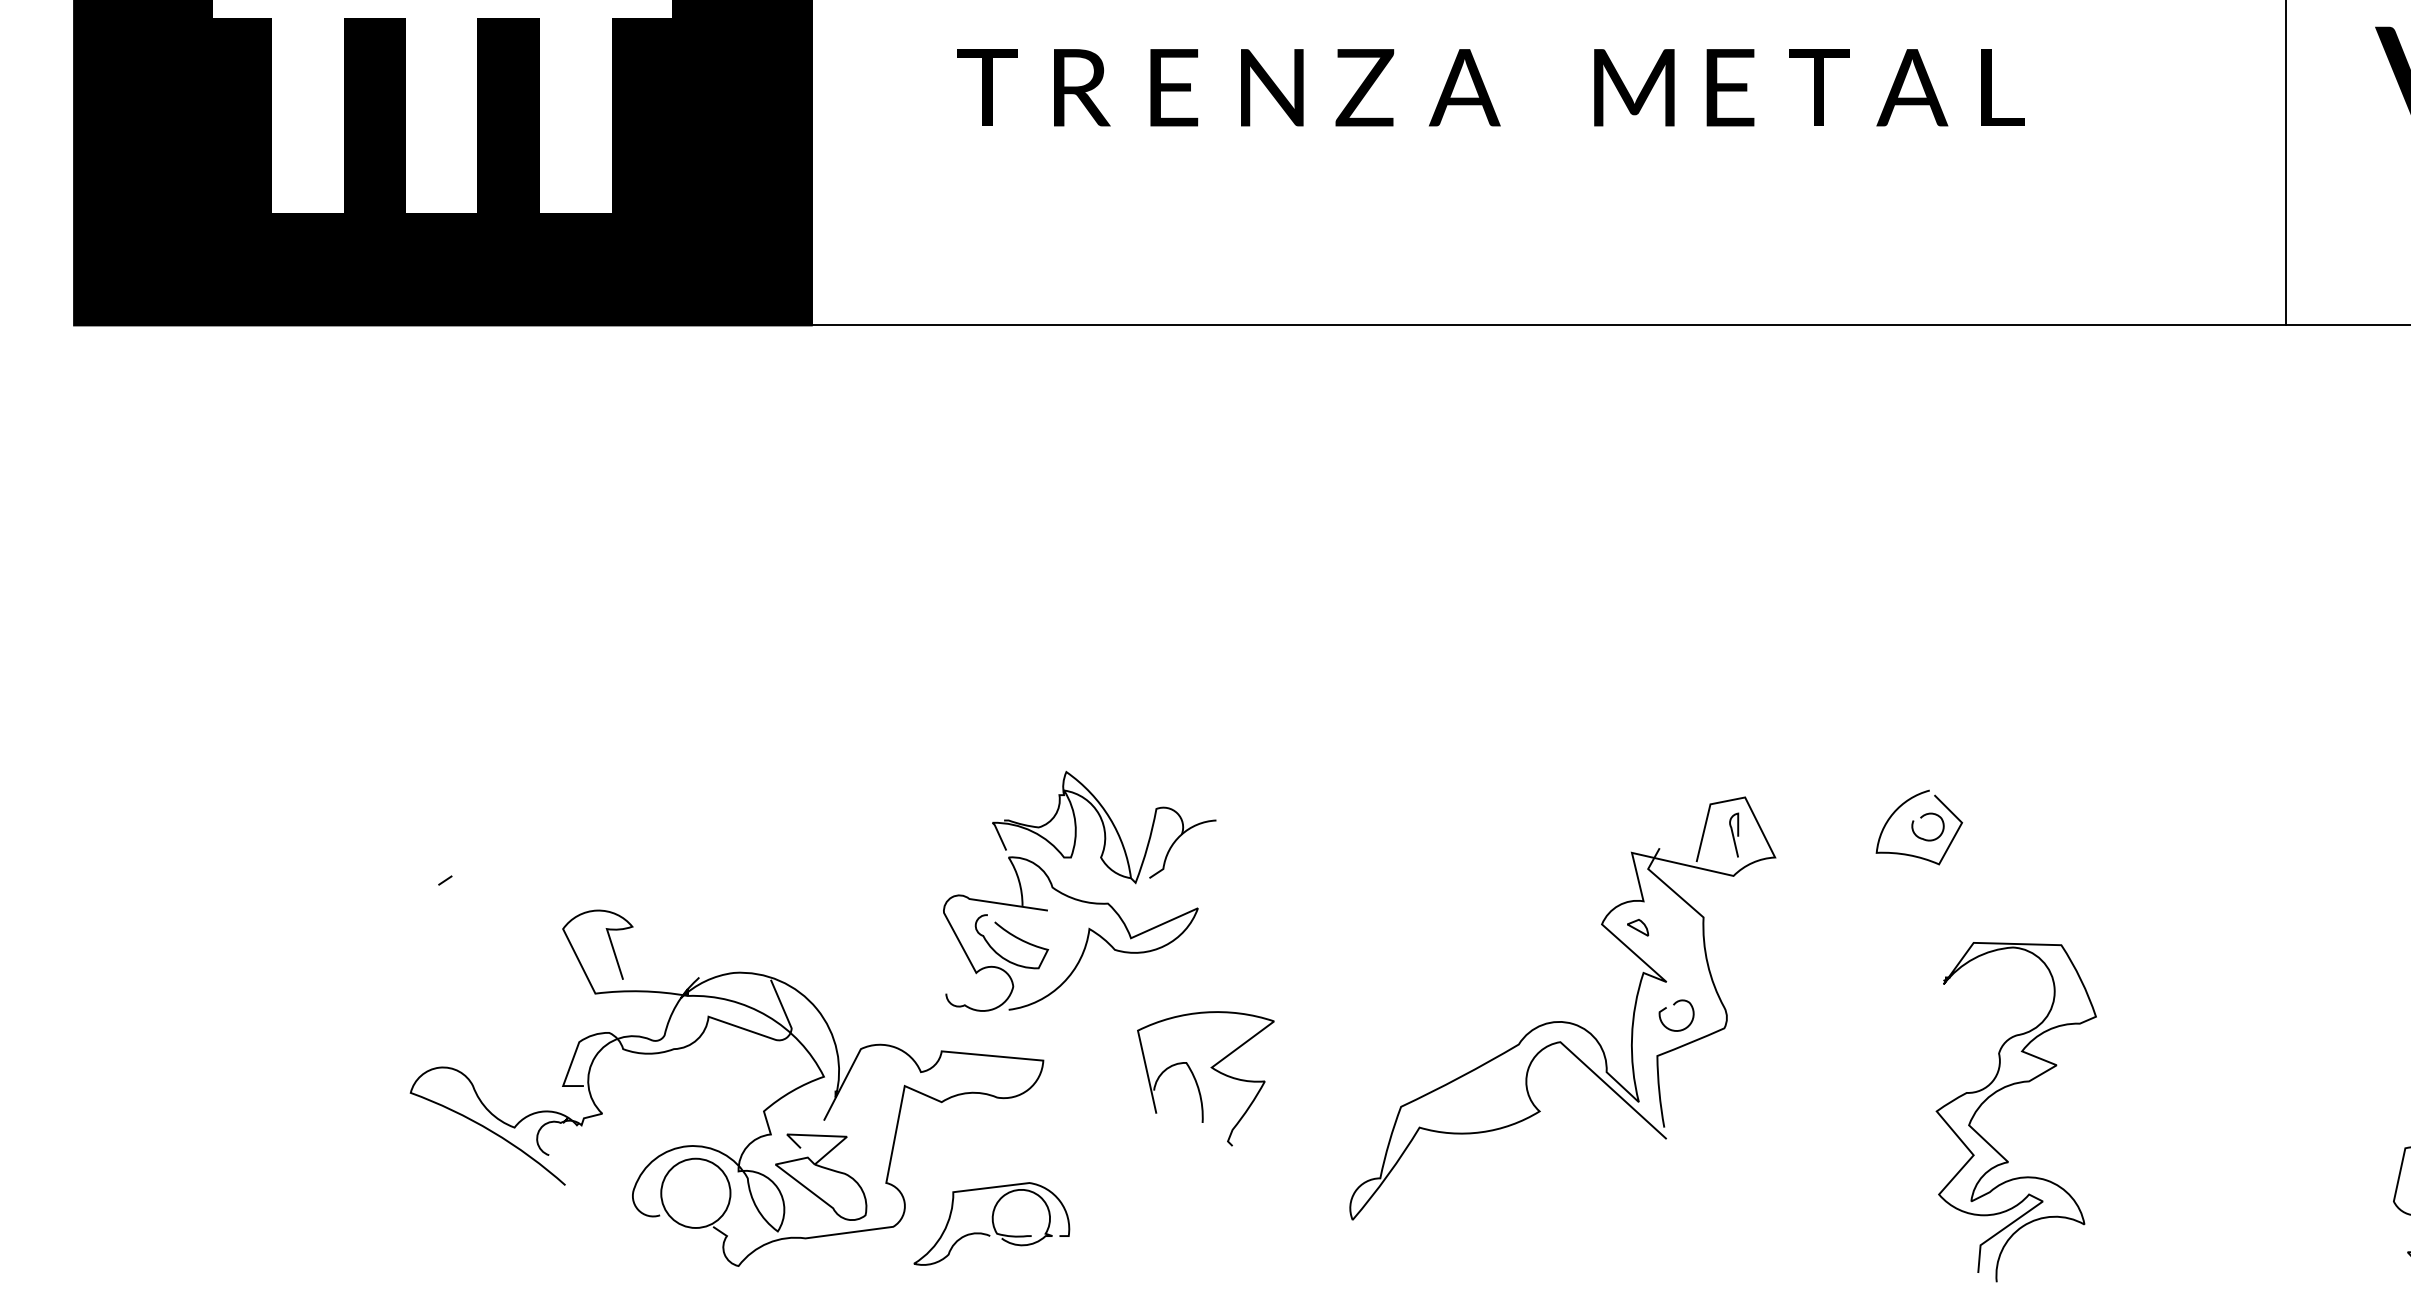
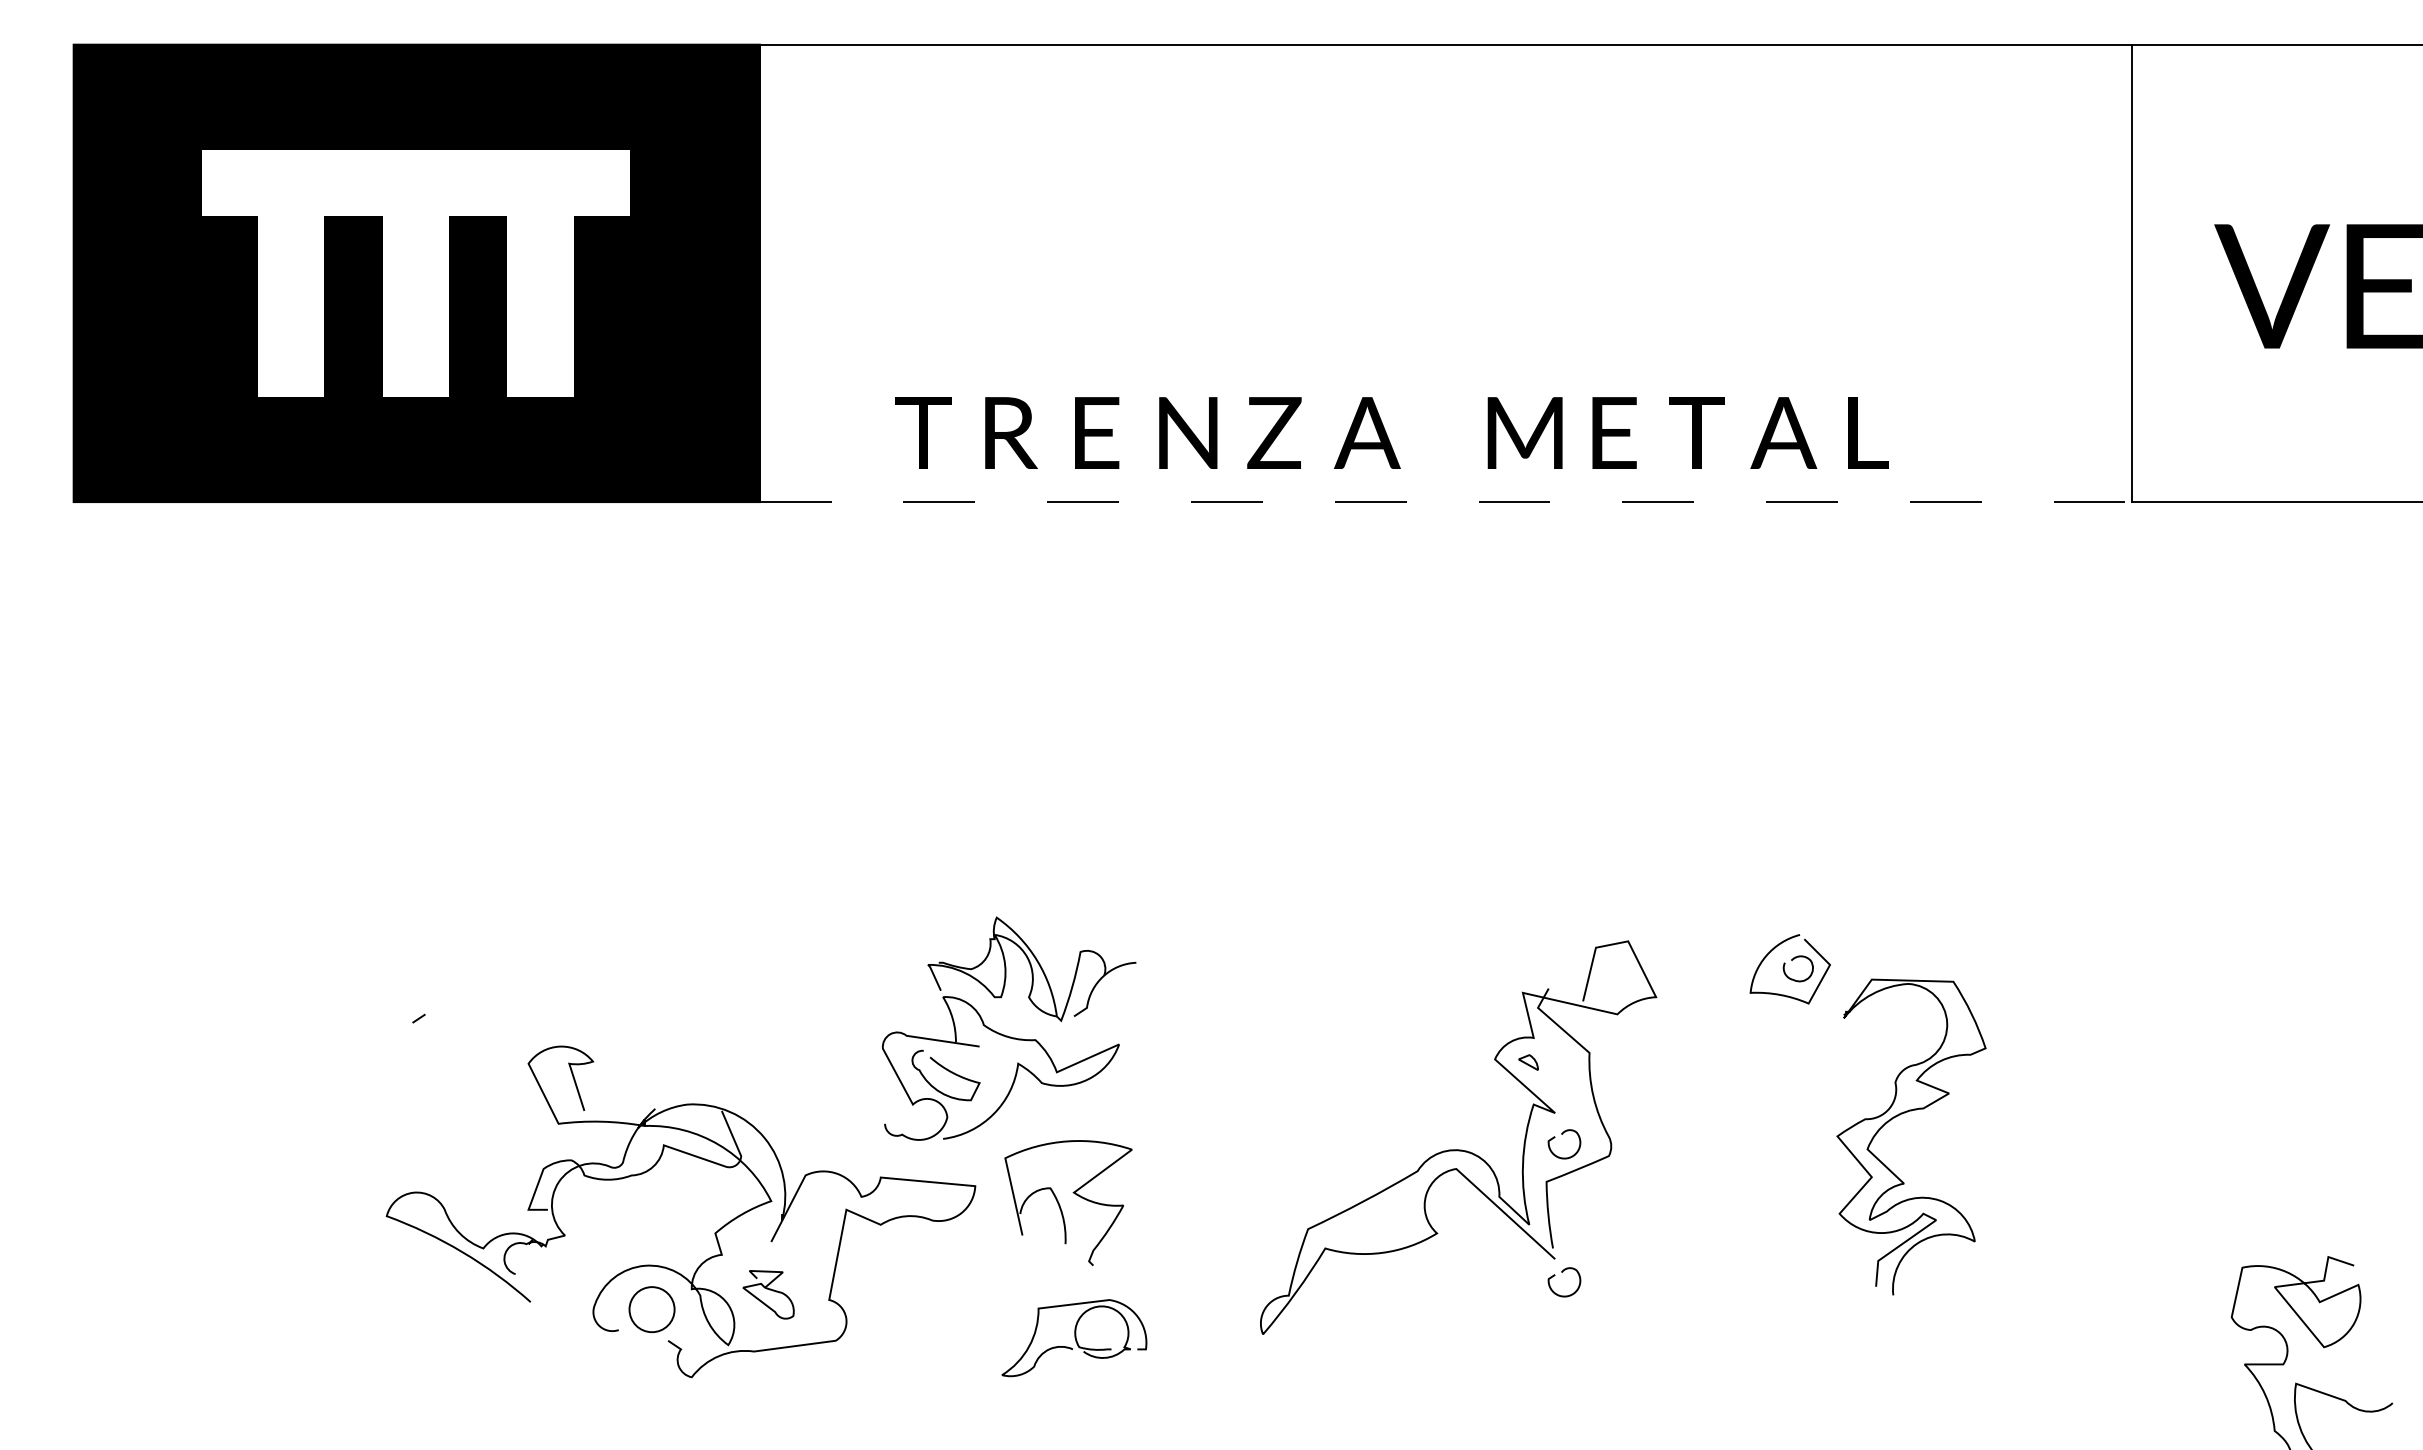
text: (1490, 87) -> (1391, 432), moved
line: (1549, 325) -> (1446, 502), solid -> dashed
curve: (1733, 835) -> (1617, 976), removed
part: (1197, 1081) -> (1060, 1205), moved
part: (2004, 1088) -> (1900, 1115), moved
curve: (1674, 1153) -> (1562, 1272), added
part: (821, 1177) -> (768, 1294), size x0.6
circle: (695, 1193) -> (651, 1309), size x0.7
part: (991, 1224) -> (1074, 1338), moved

